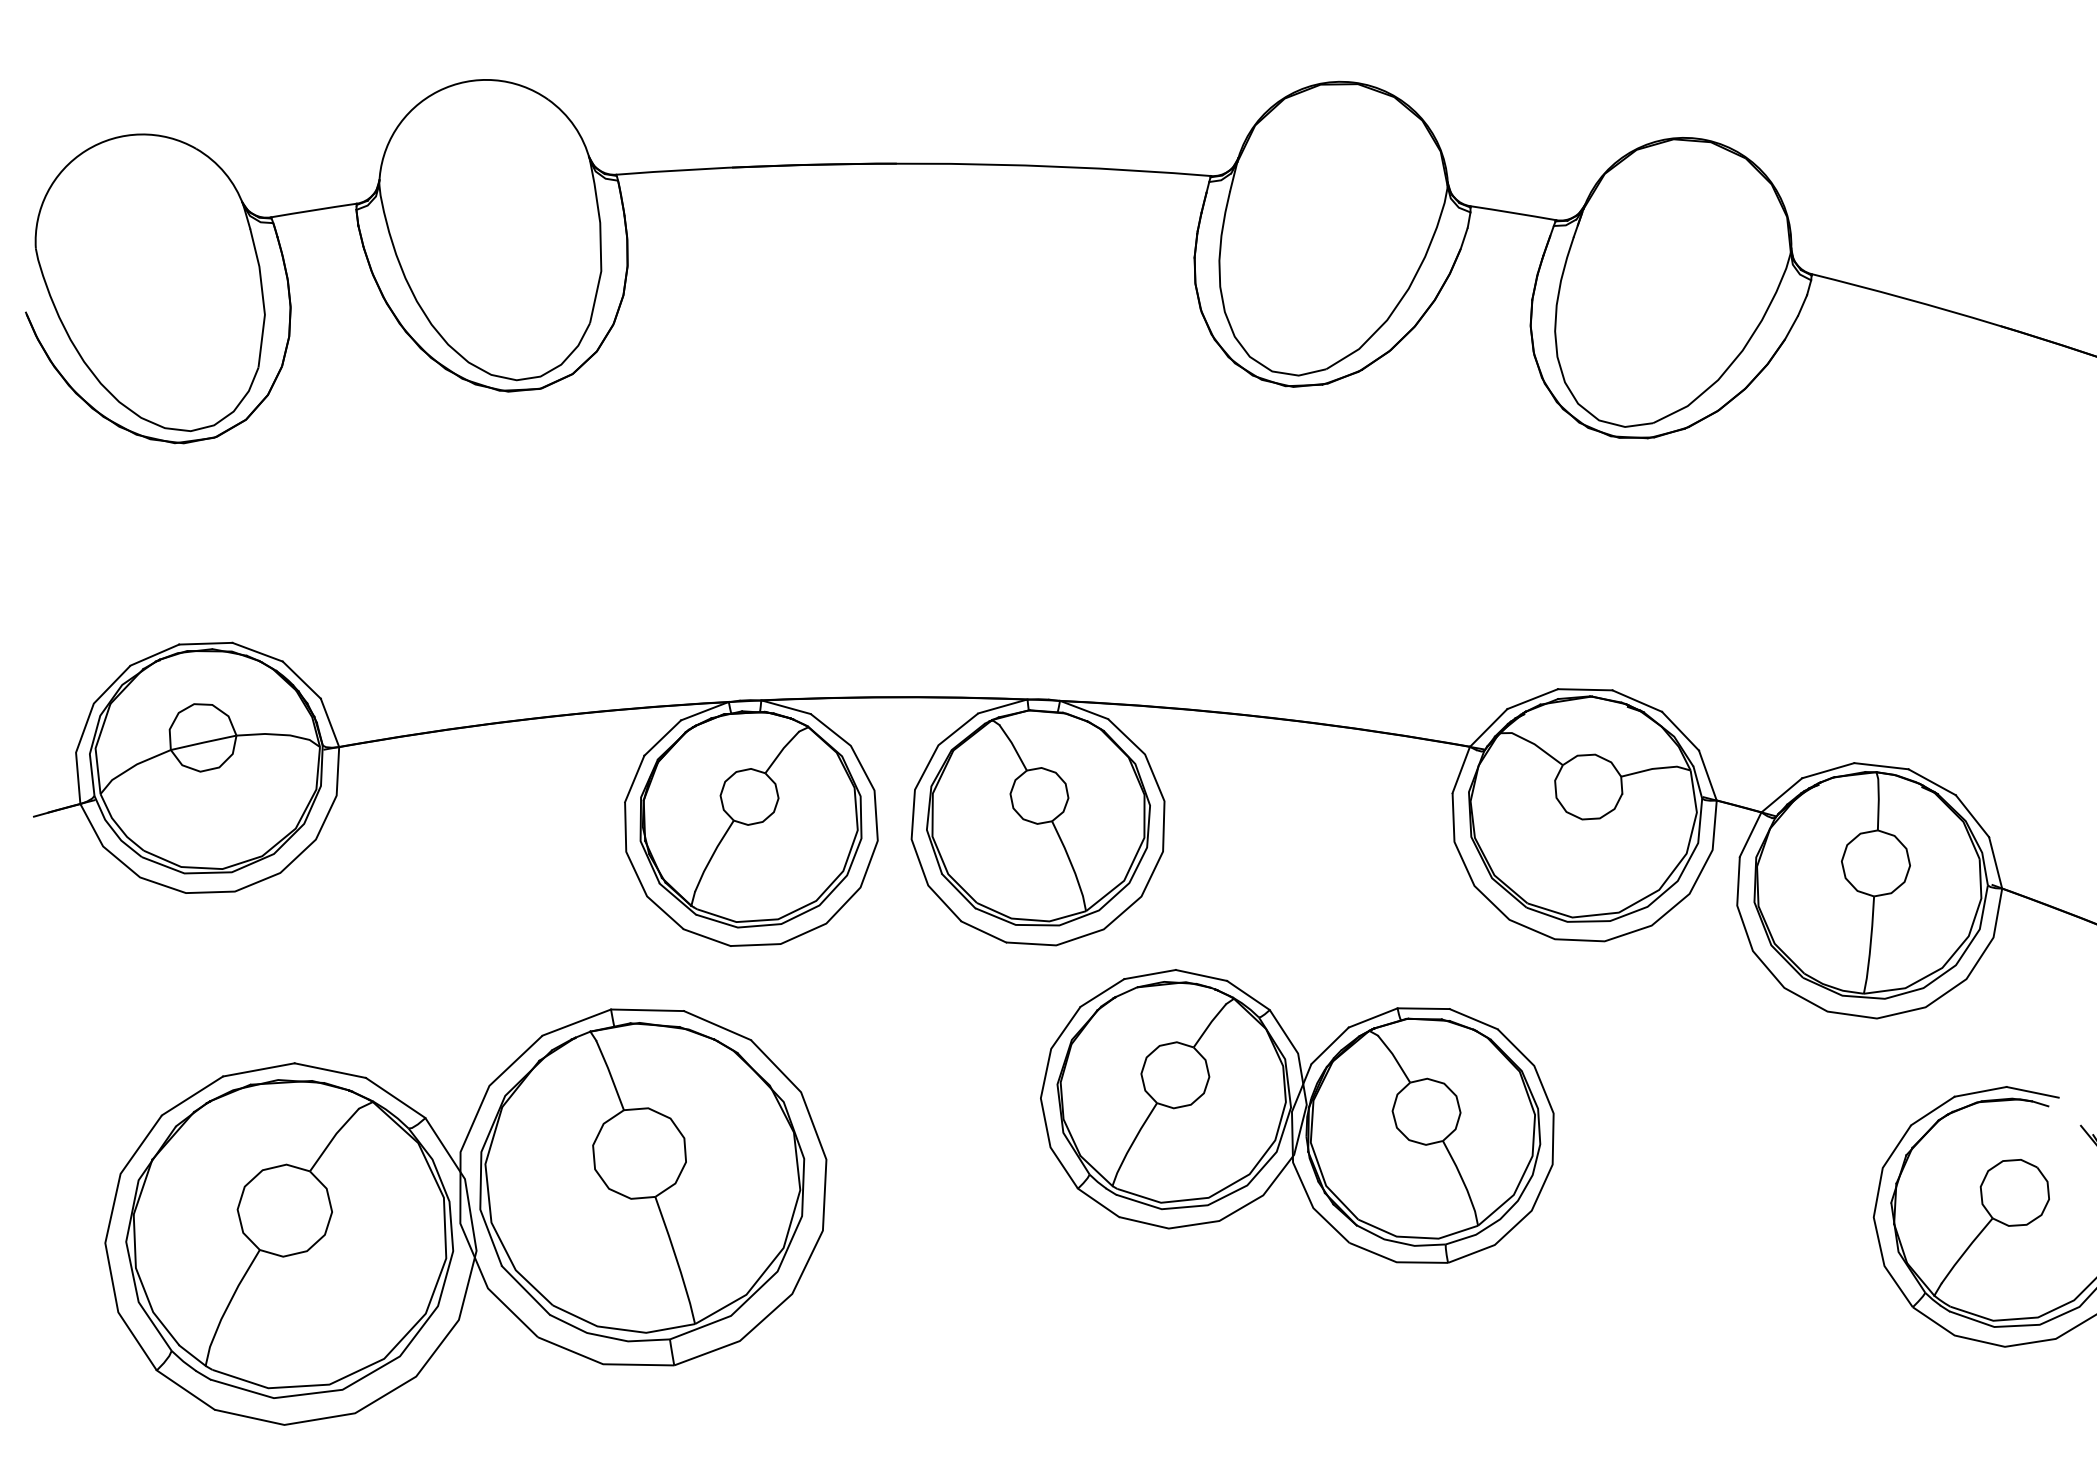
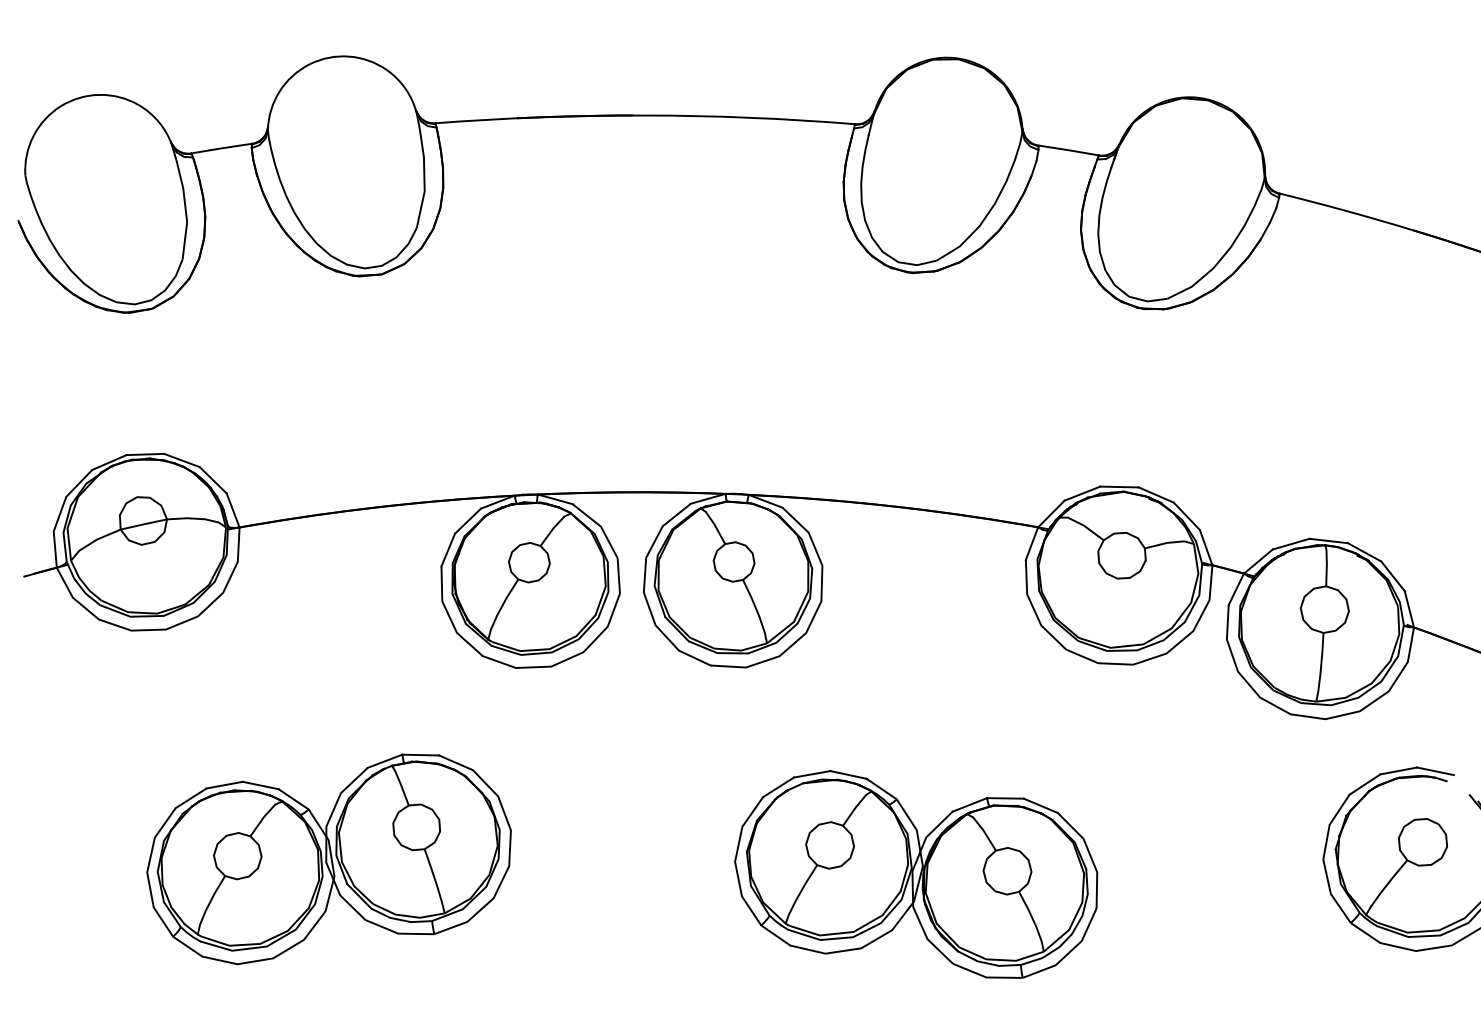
part: (1297, 1116) -> (916, 874), moved
part: (465, 1216) -> (328, 859), size x0.71

